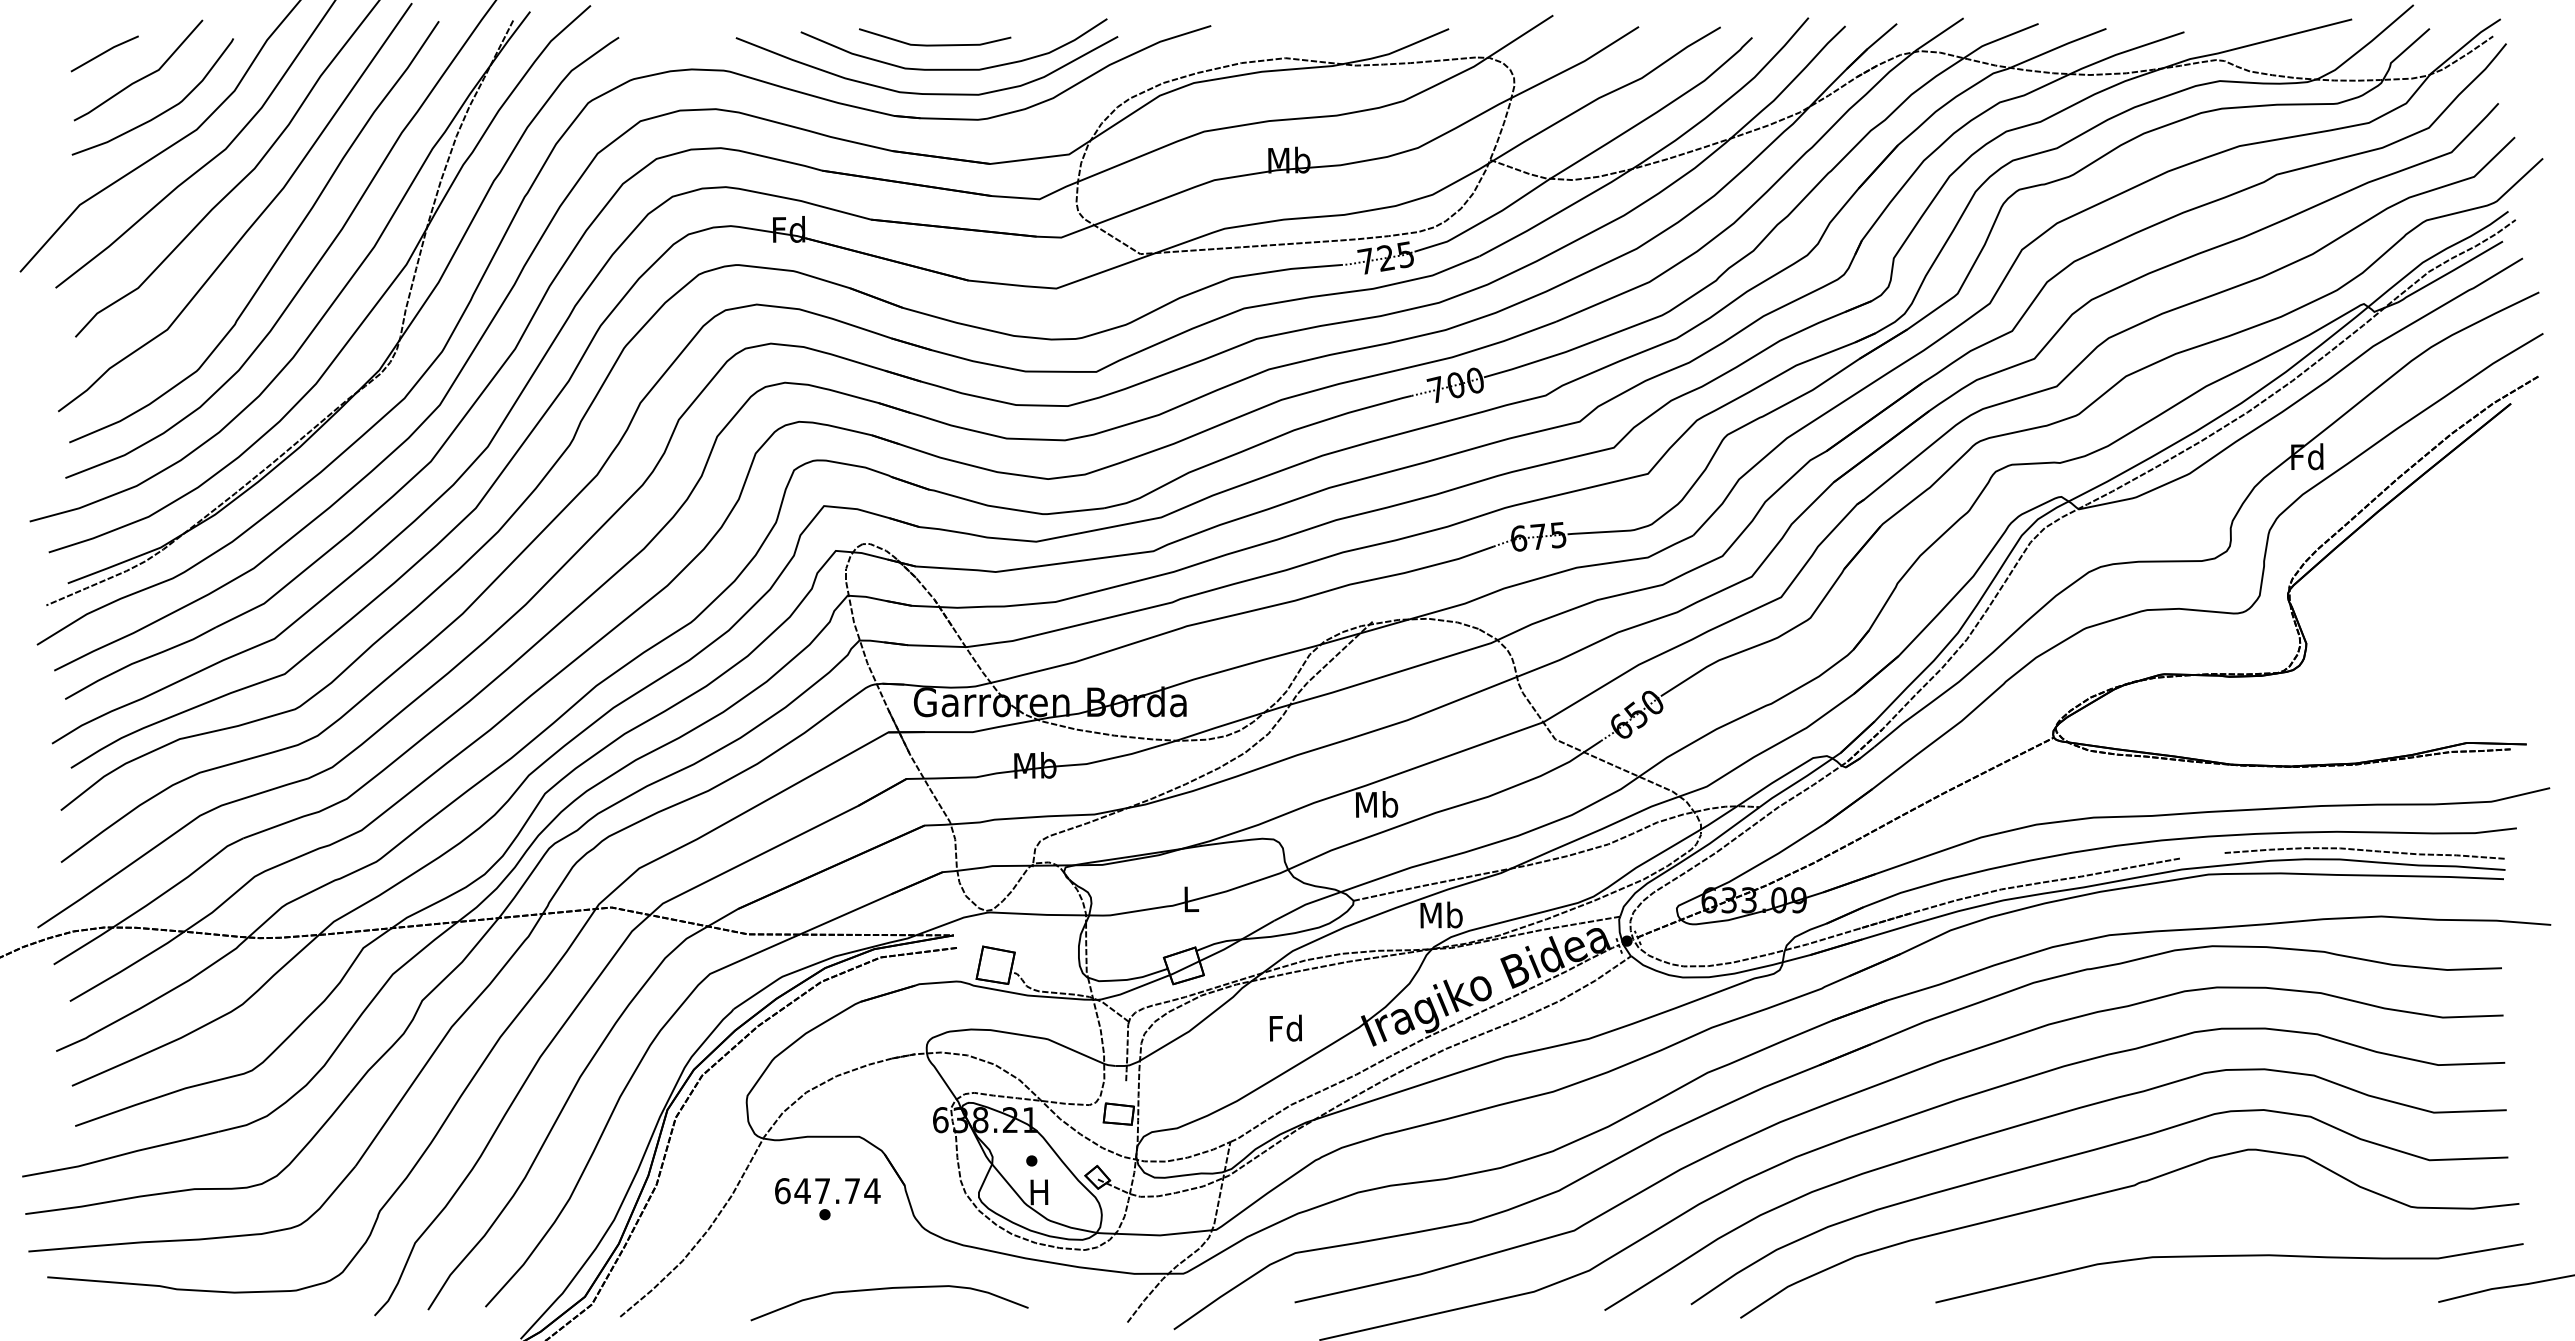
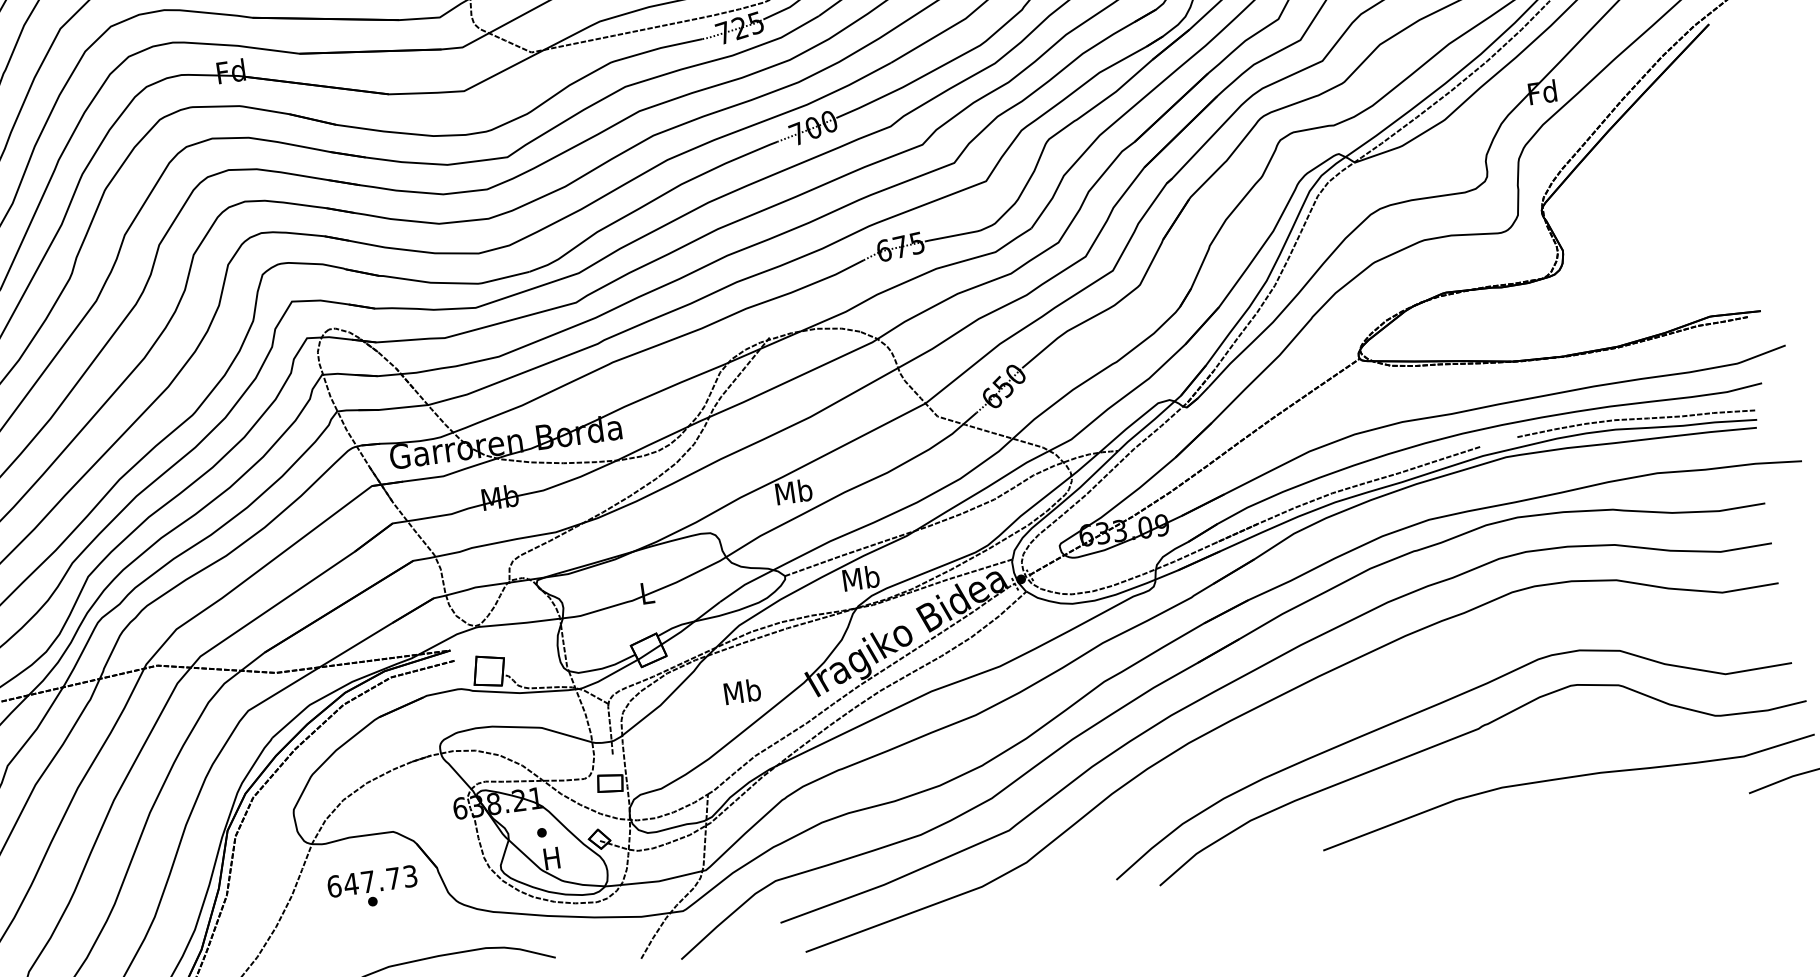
text: (1286, 1027) -> (742, 690), Fd -> Mb
curve: (2037, 1121) -> (1389, 685), removed
text: (872, 1191) -> (410, 876), 647.74 -> 647.73

